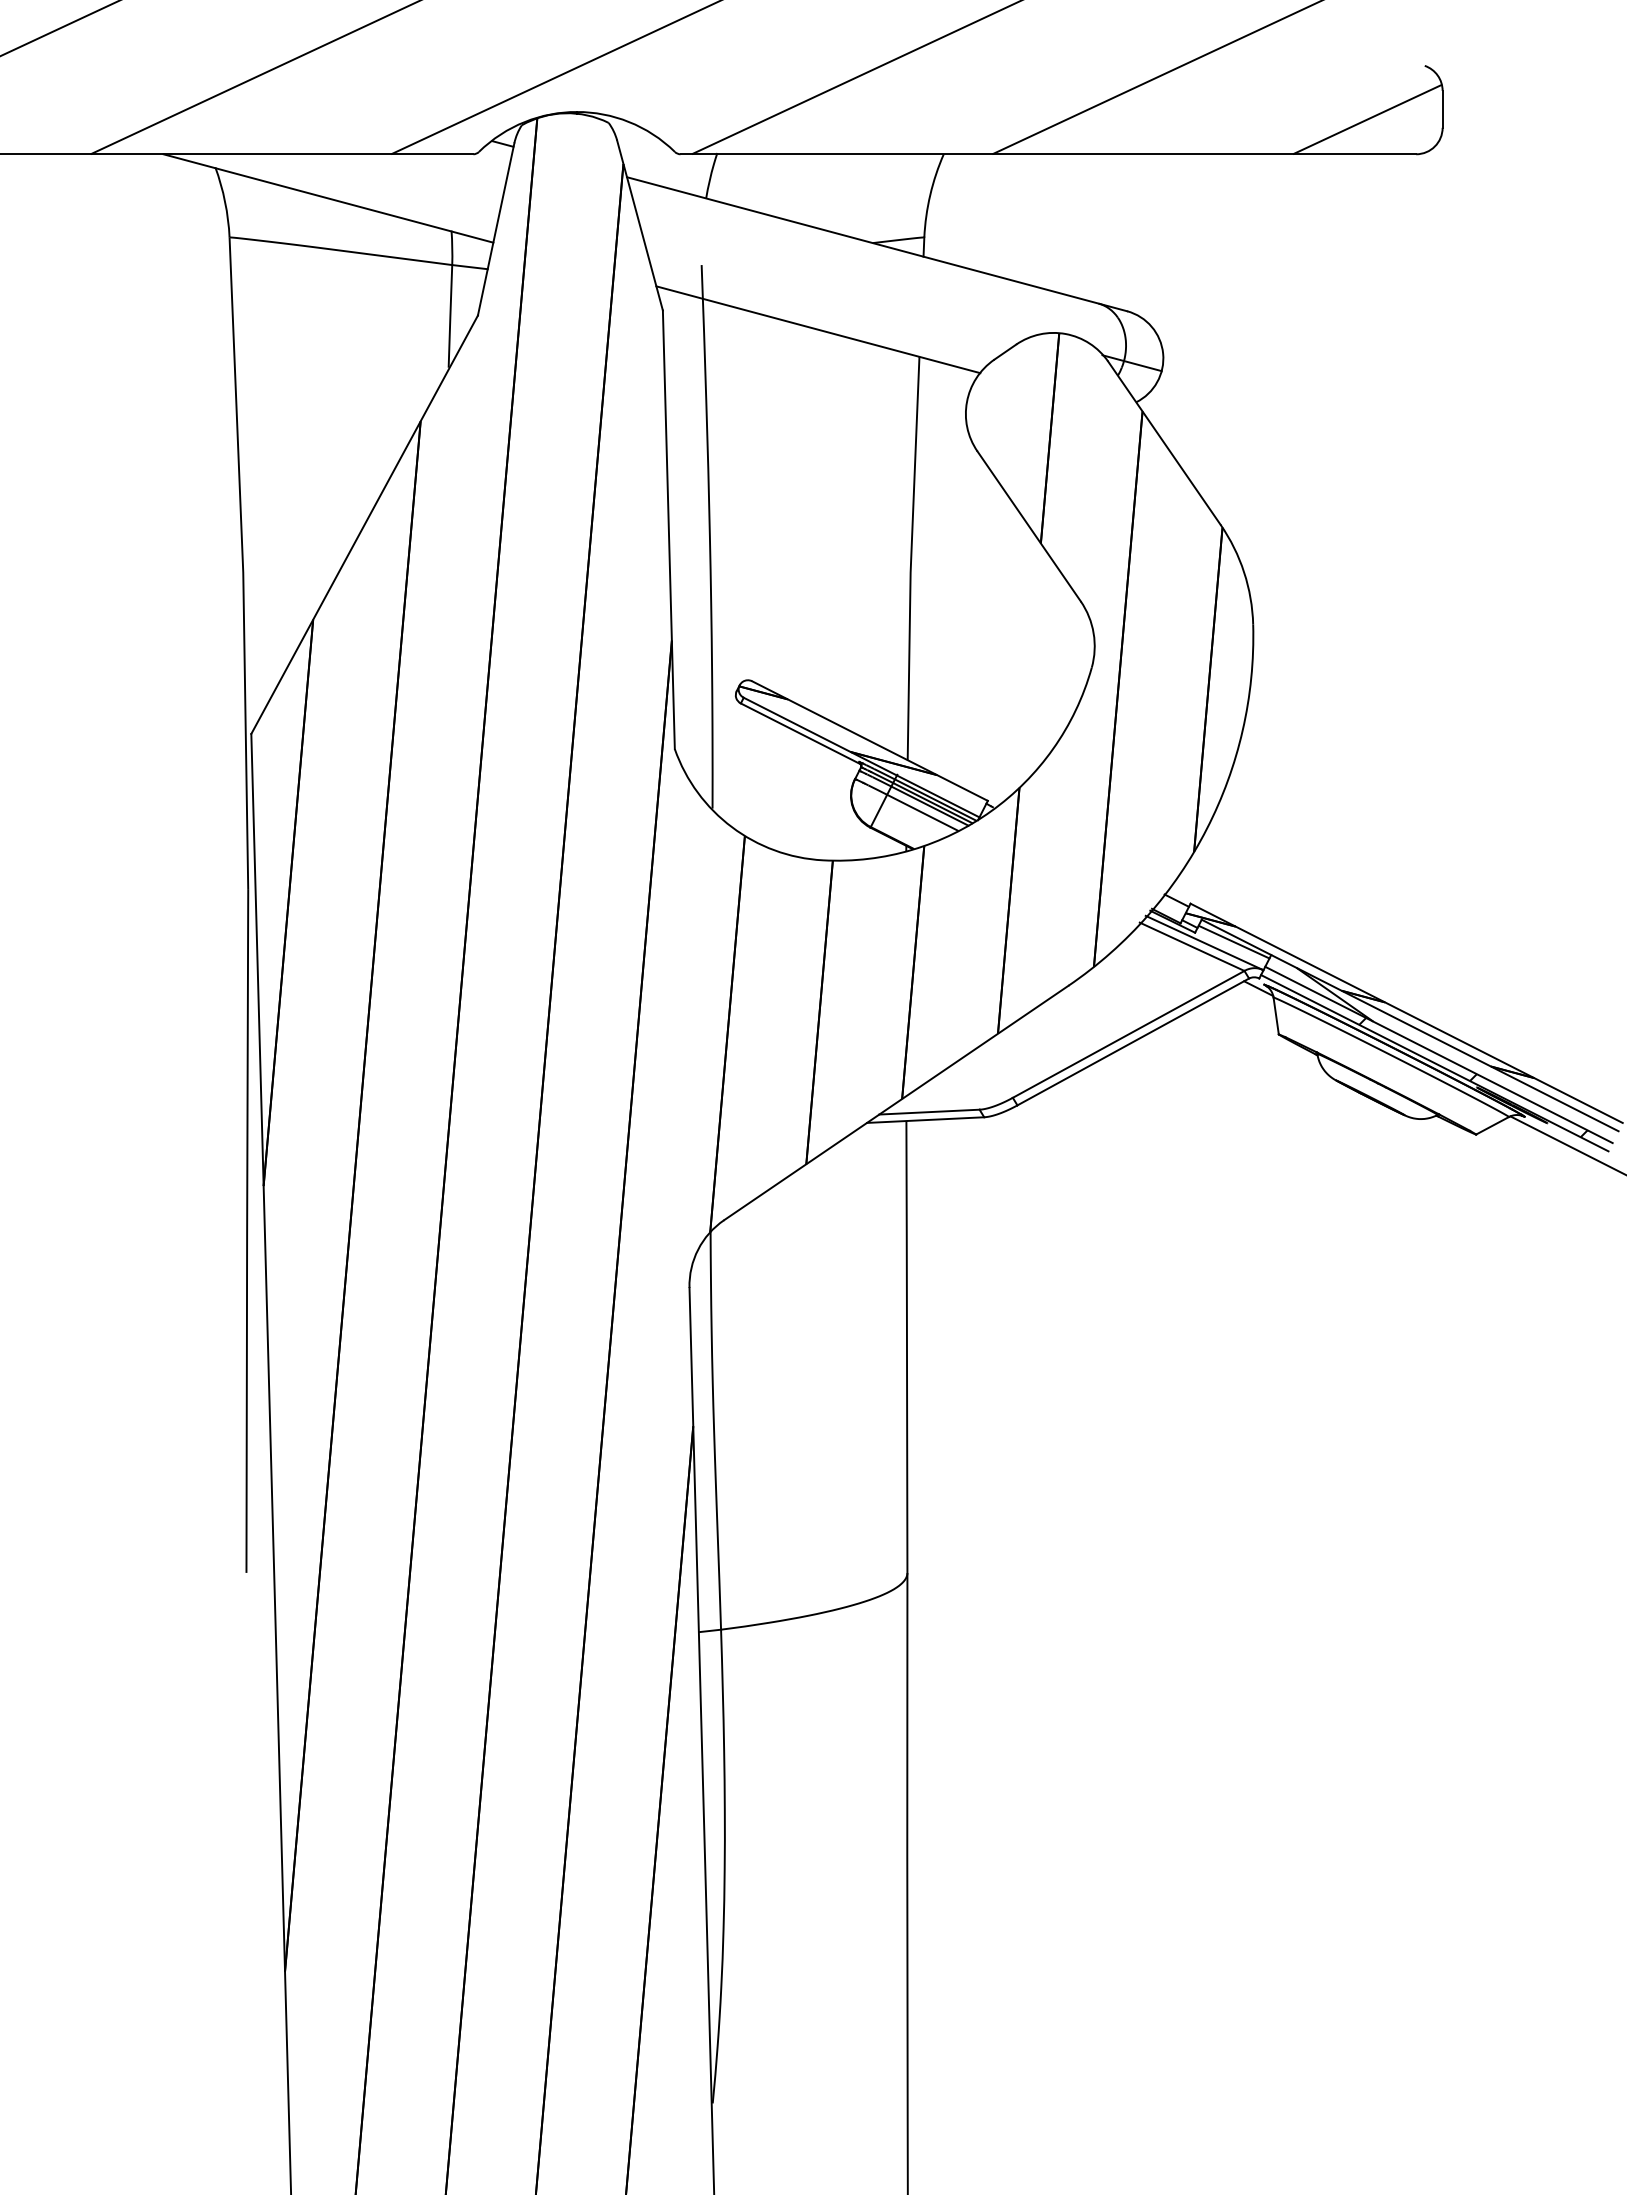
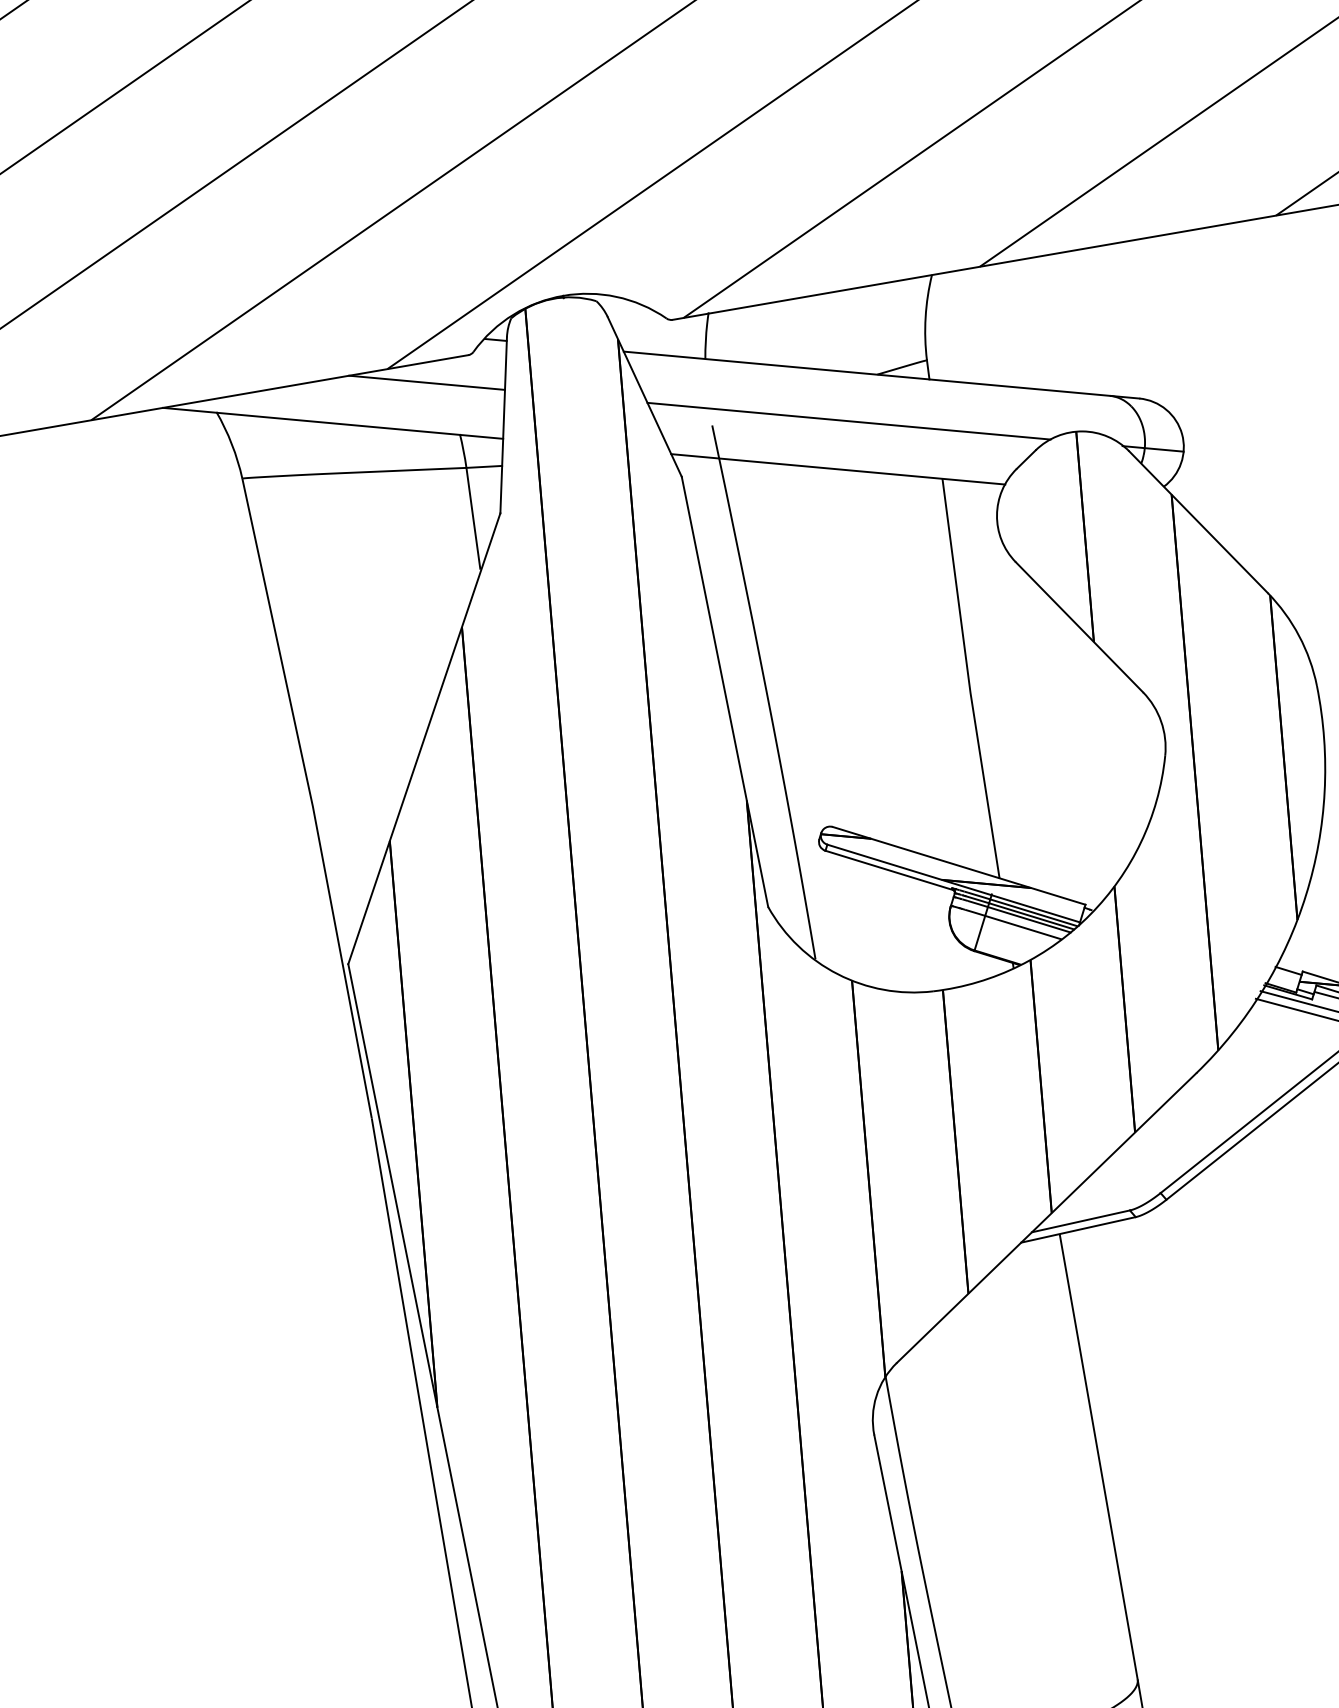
line: (427, 174) -> (426, 382), added
line: (836, 283) -> (848, 420), added

